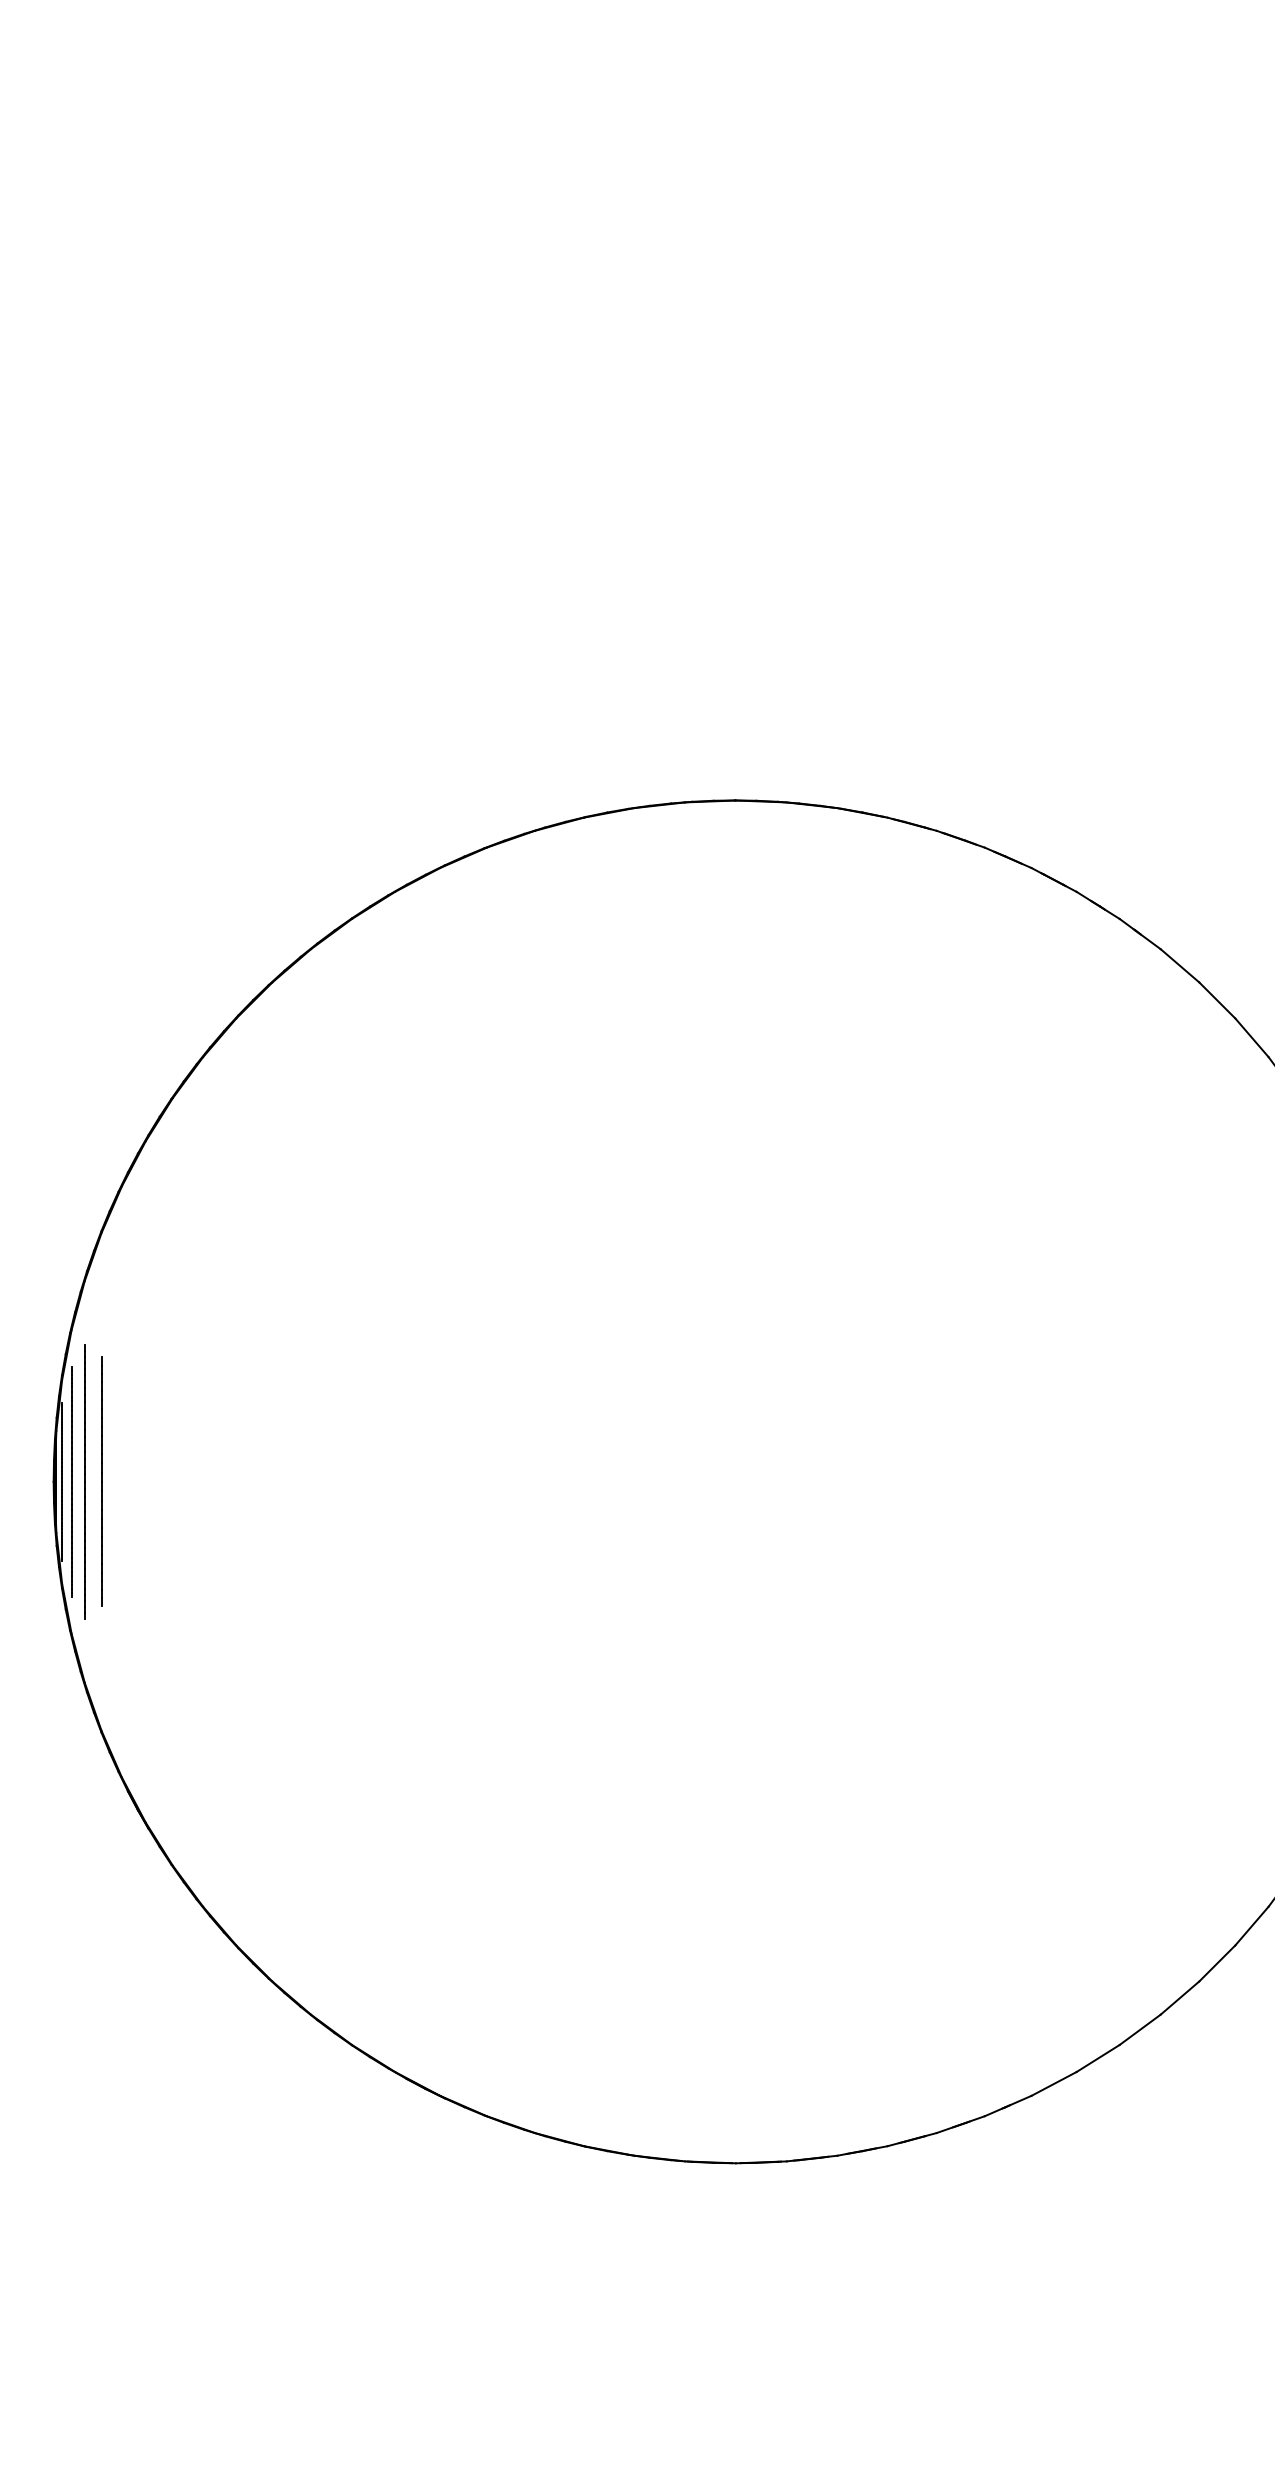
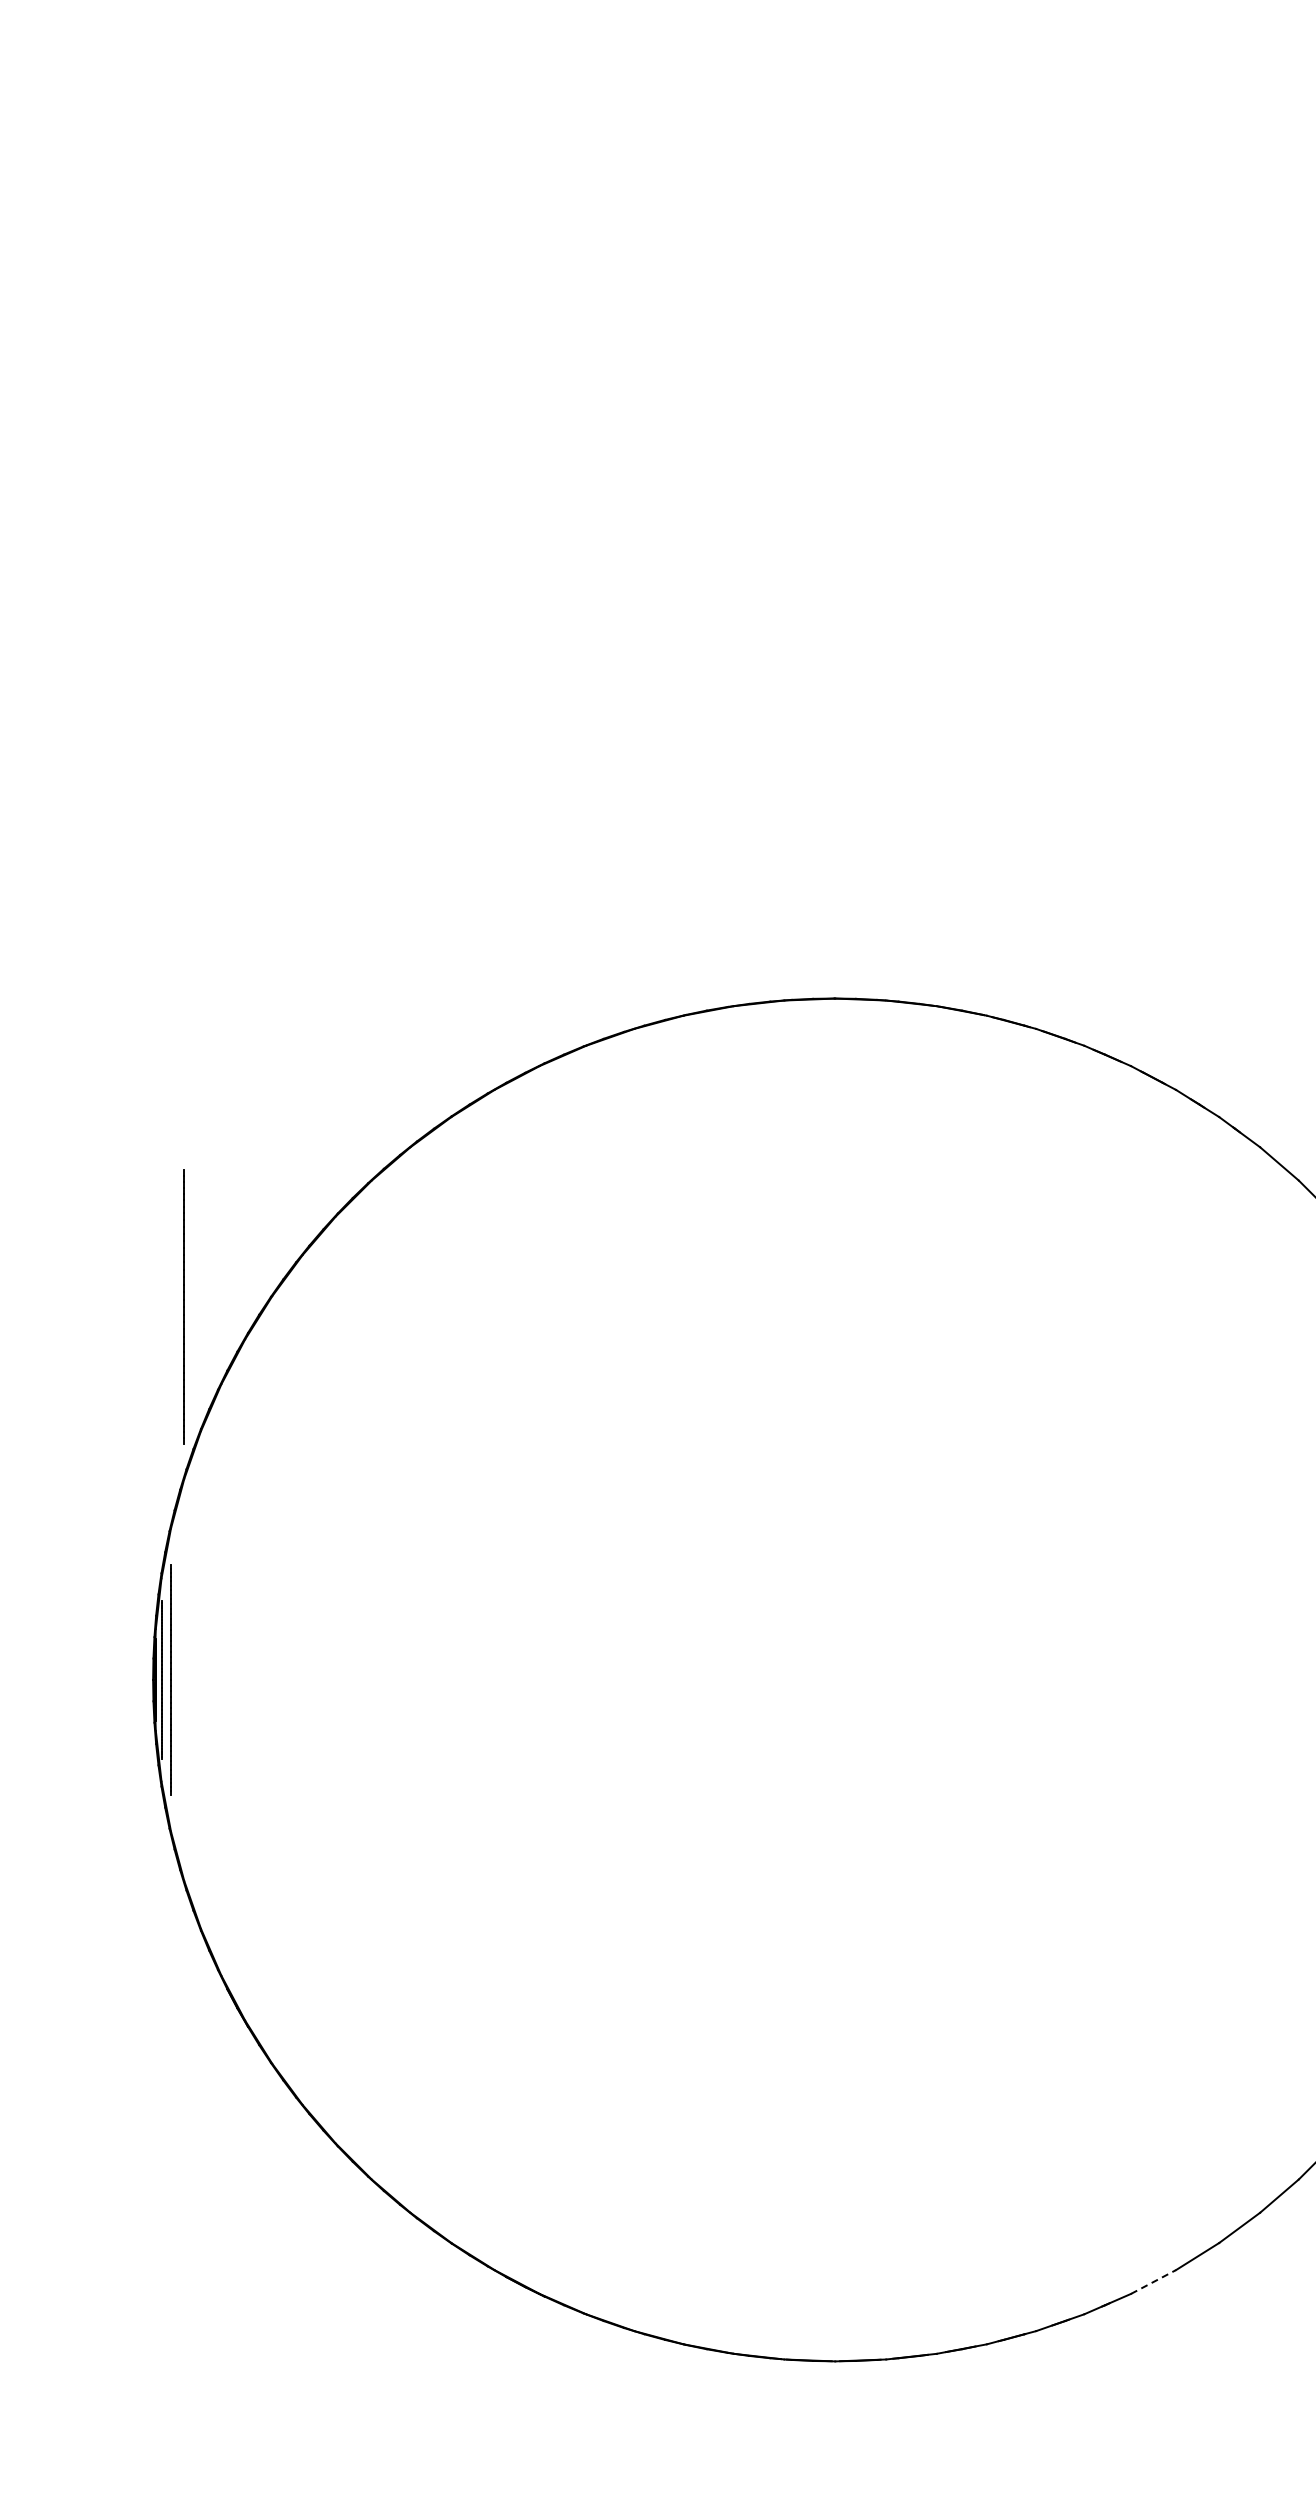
line: (84, 1481) -> (183, 1306), moved
line: (101, 1481) -> (200, 1679), removed
line: (1054, 2083) -> (1153, 2281), solid -> dashed

